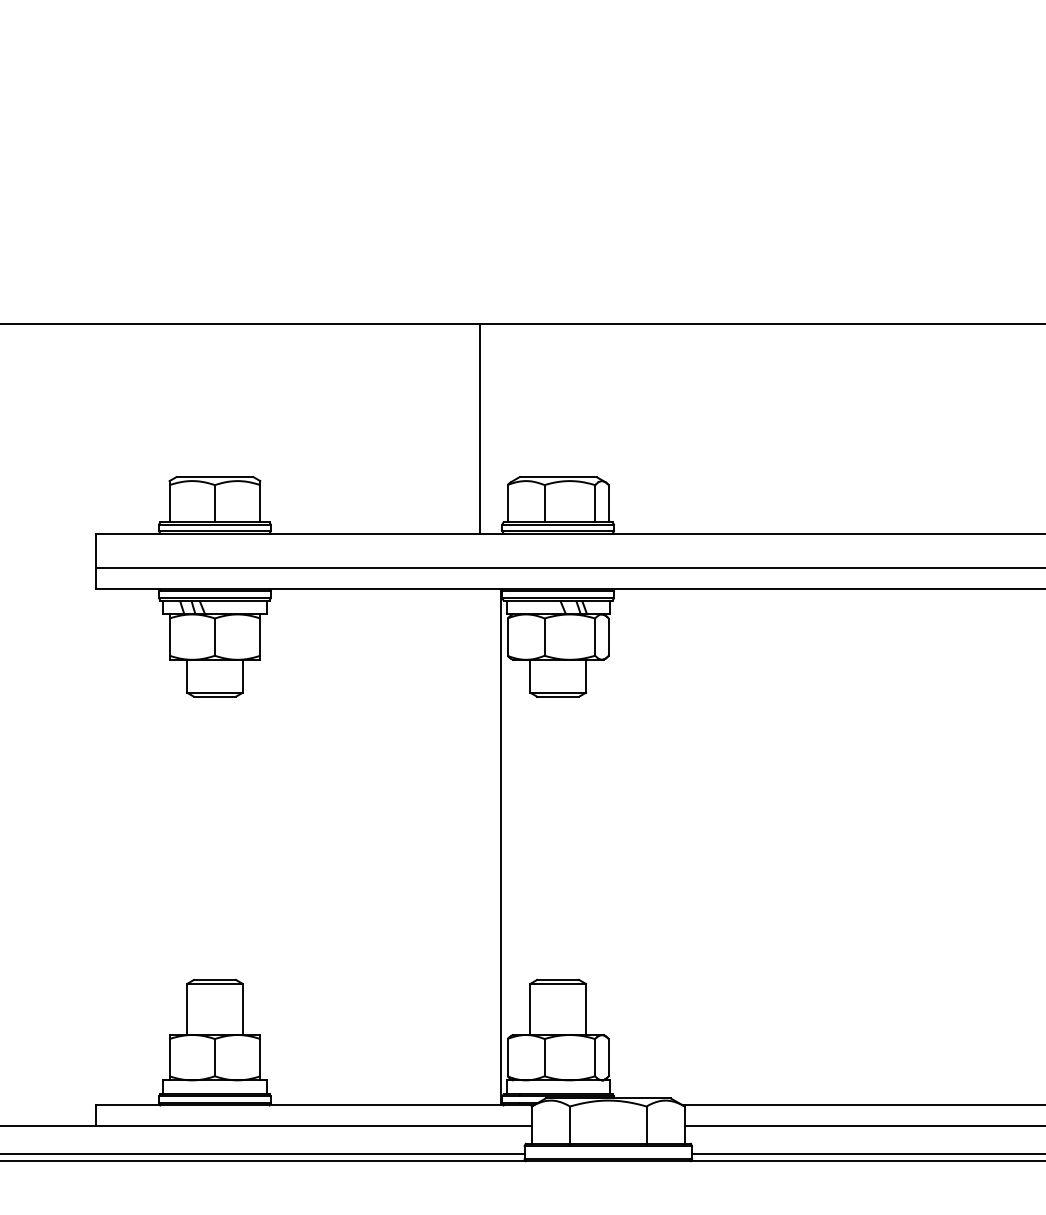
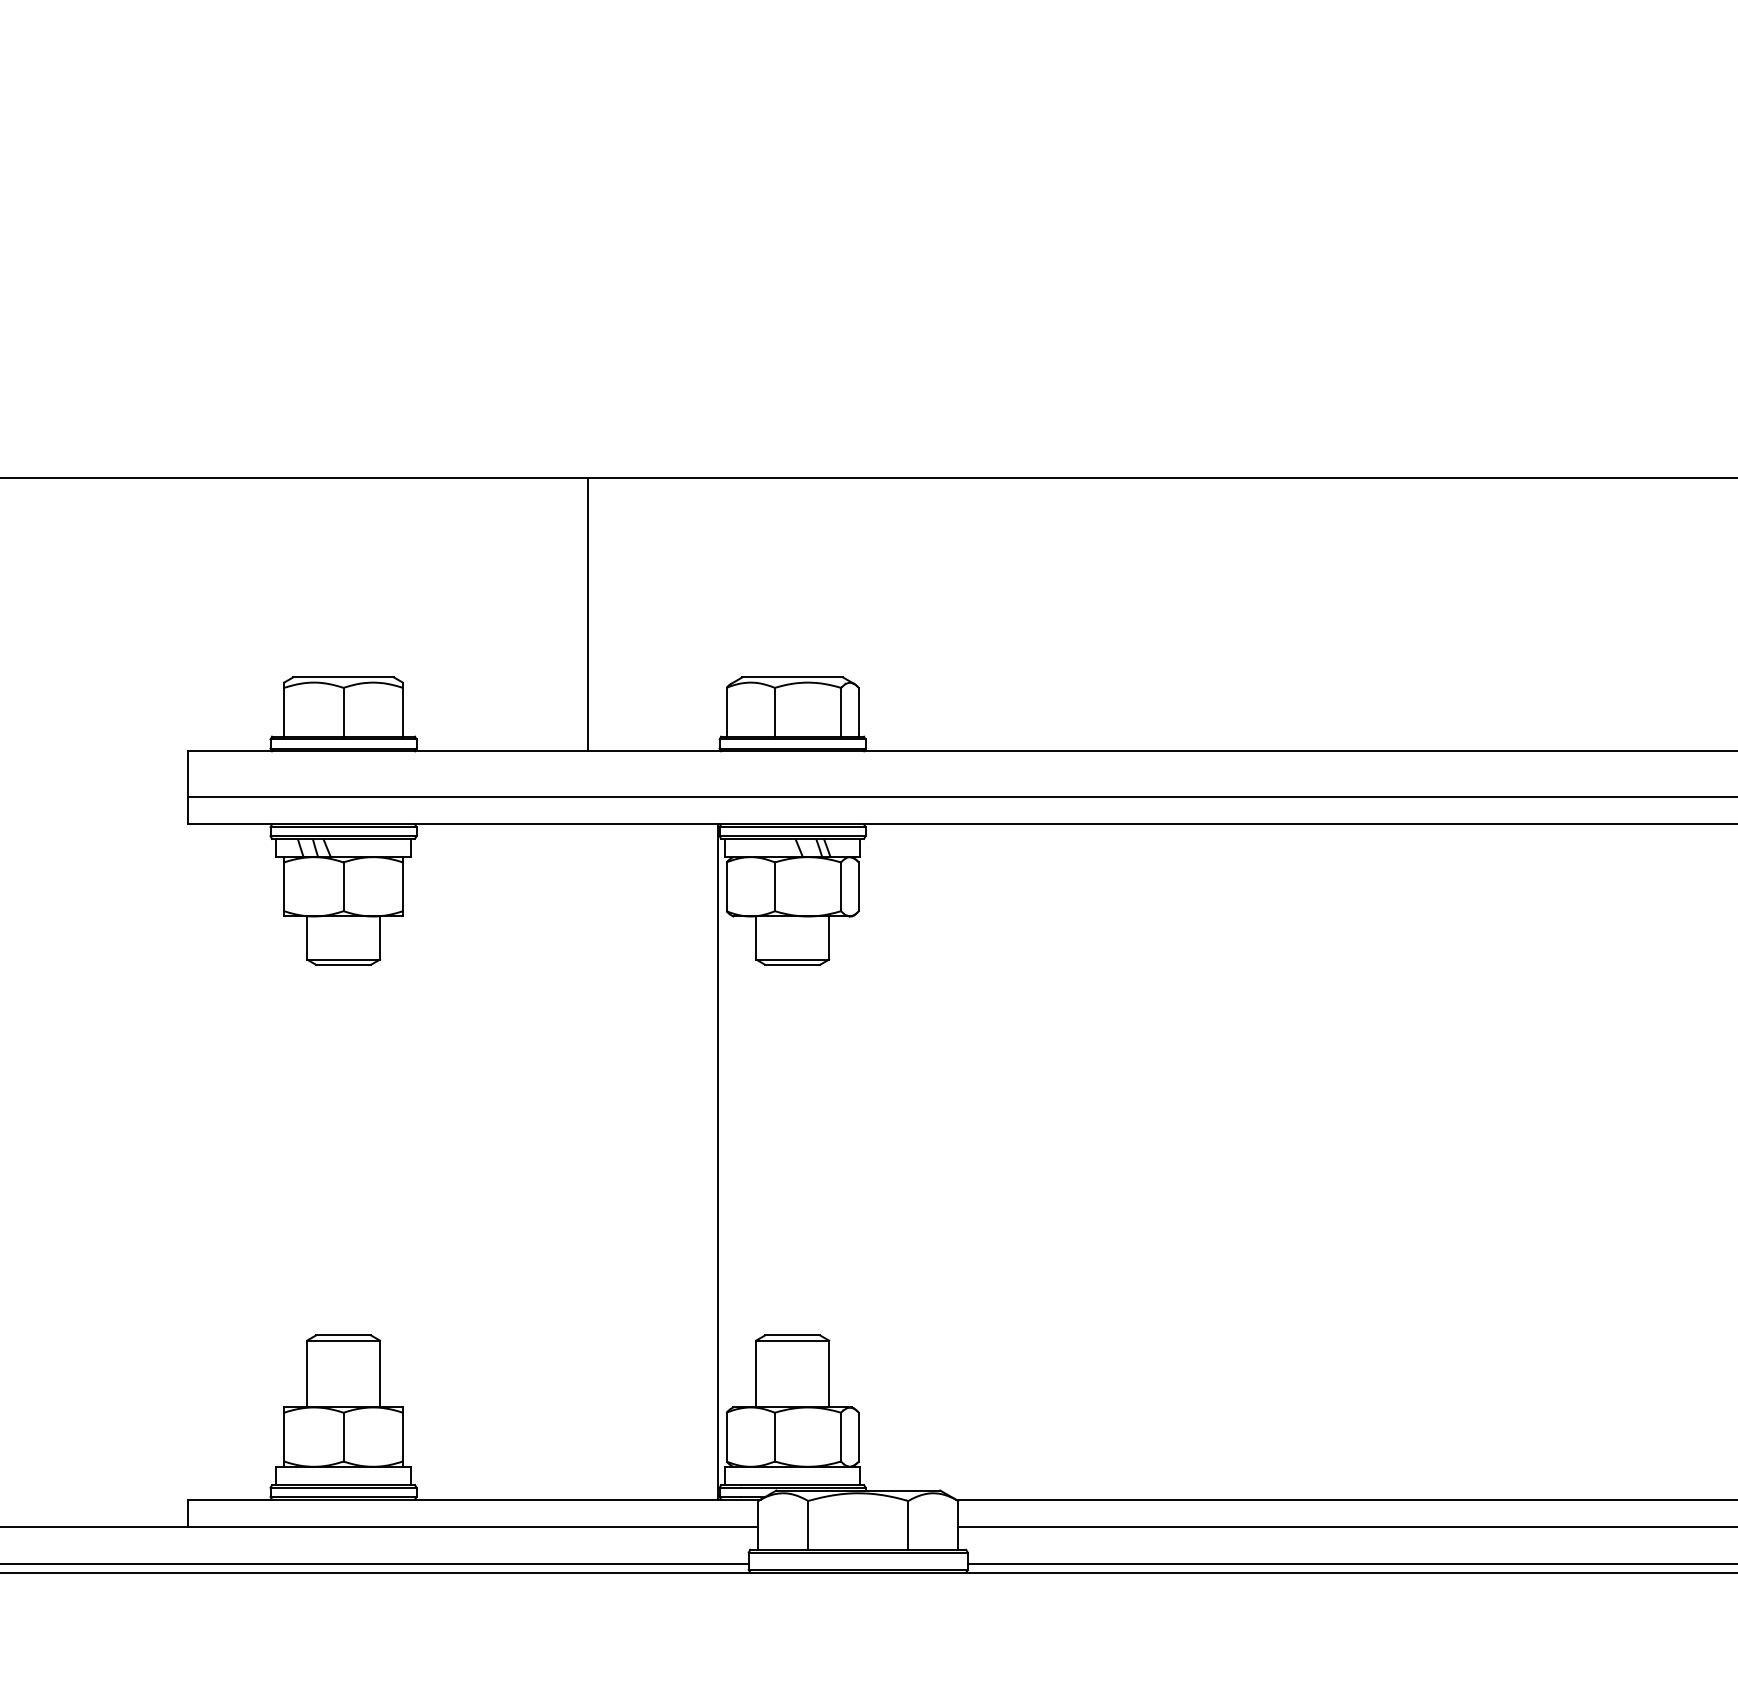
line: (480, 429) -> (588, 614), moved

